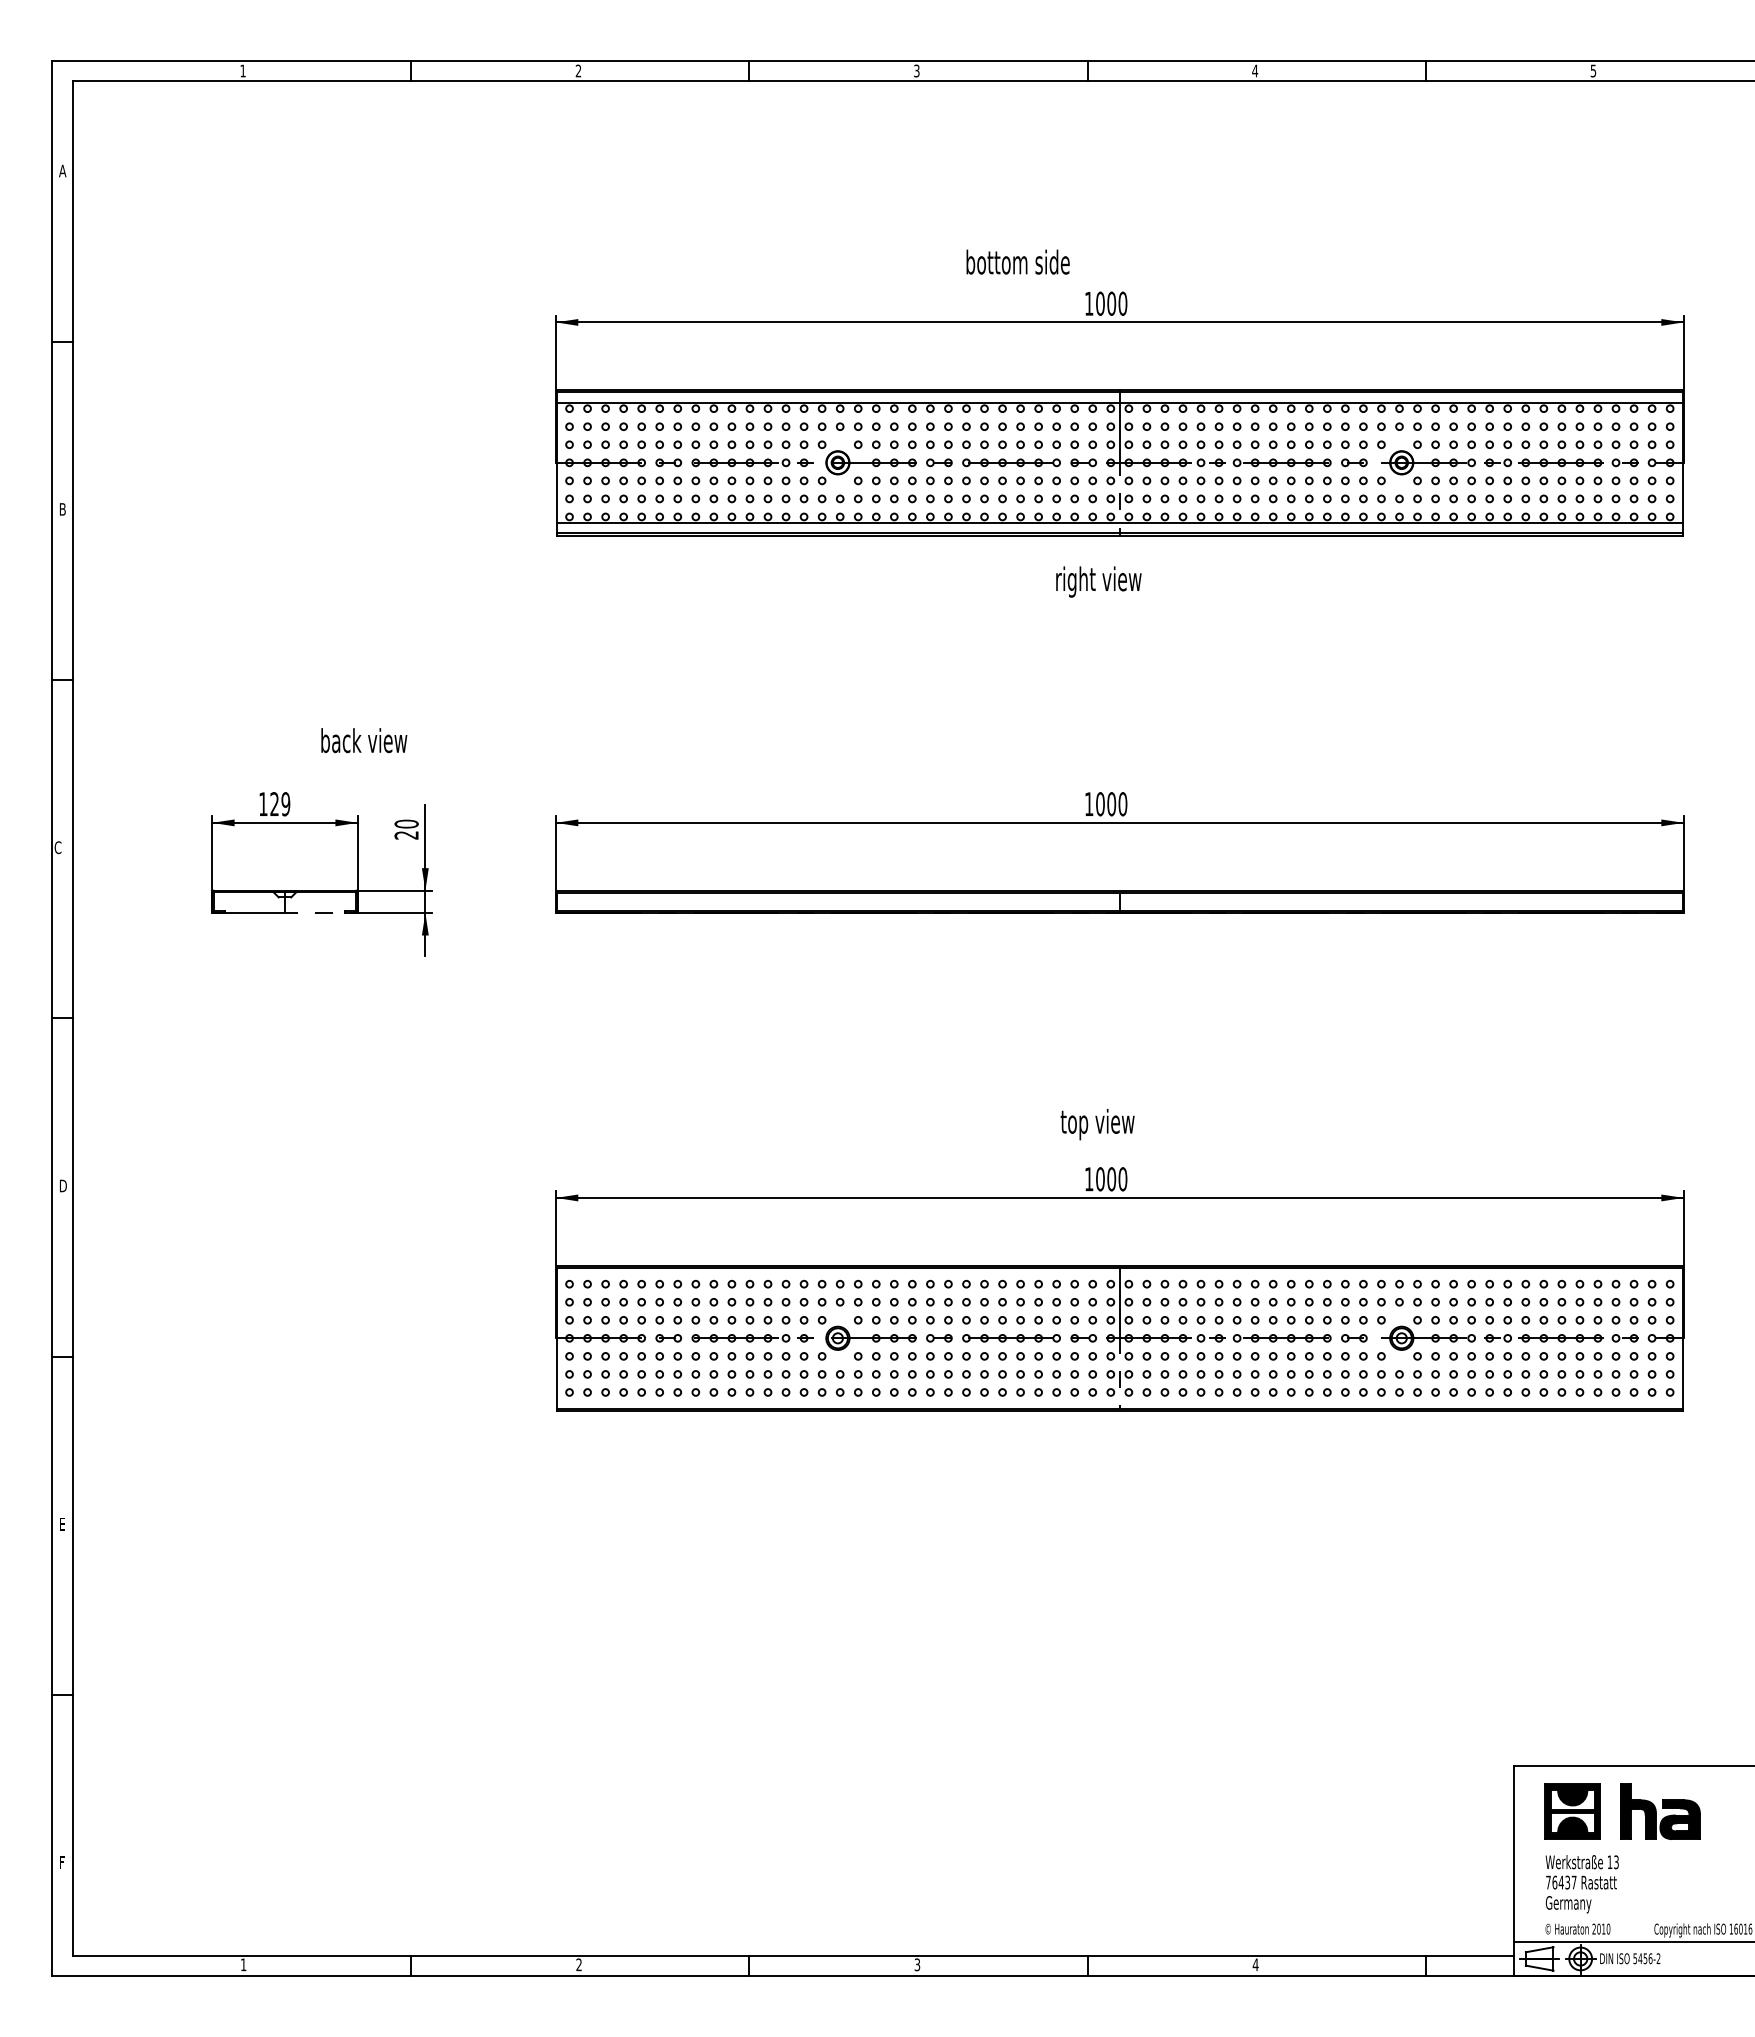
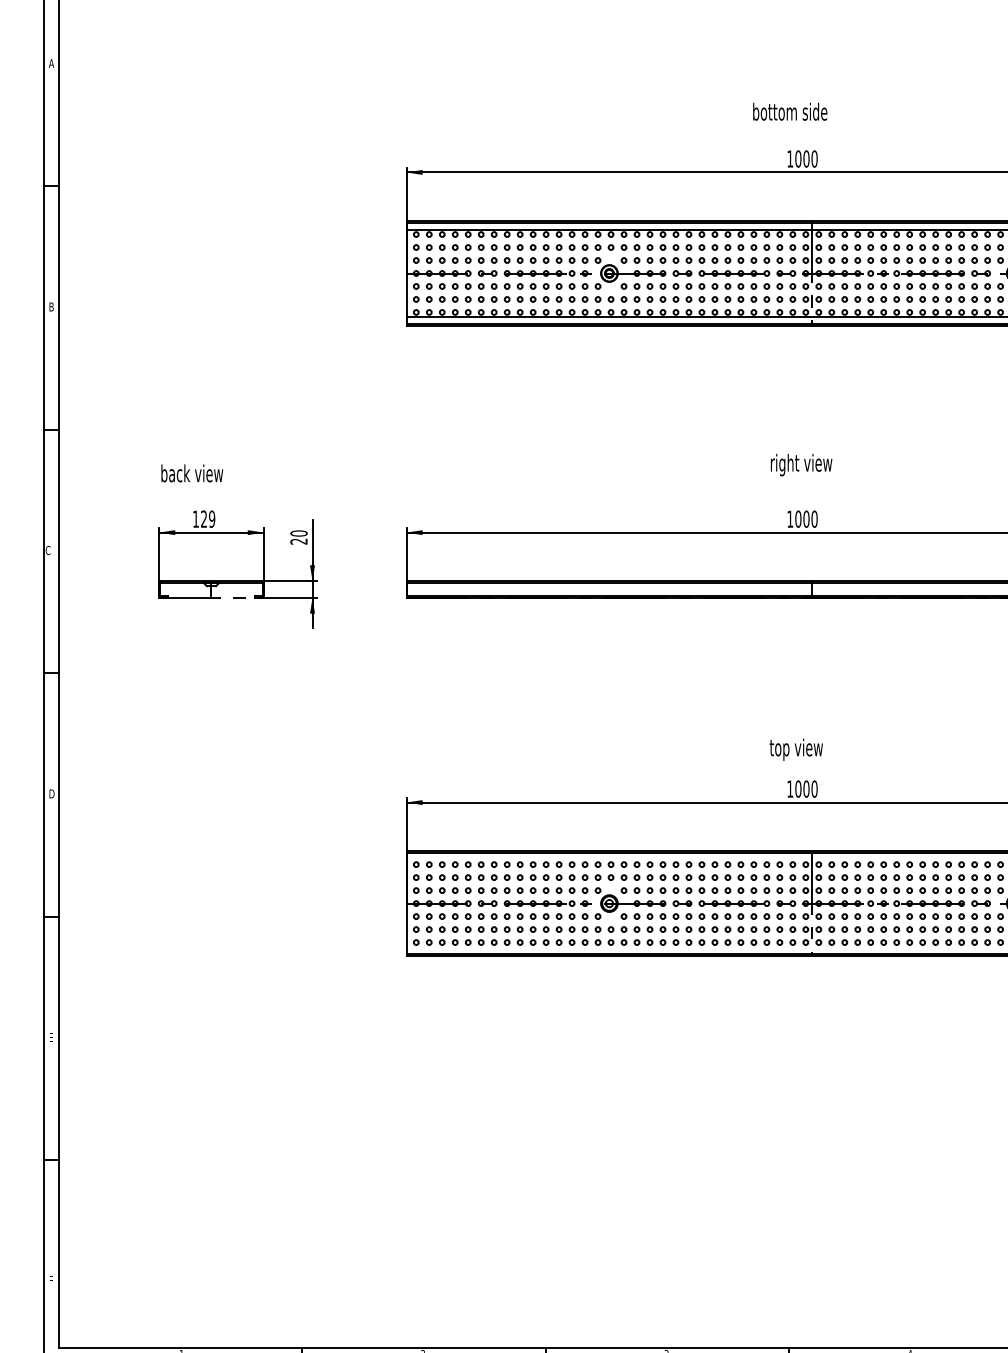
text: (1017, 261) -> (789, 111), moved
text: (1098, 581) -> (801, 464), moved
text: (364, 740) -> (192, 473), moved

